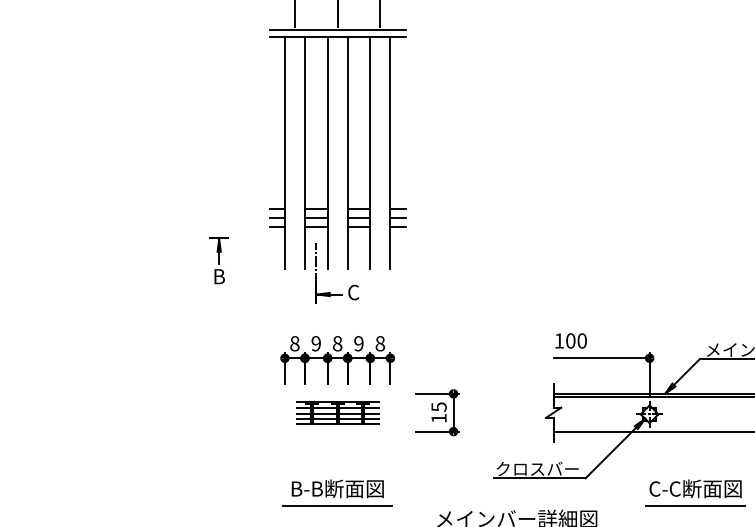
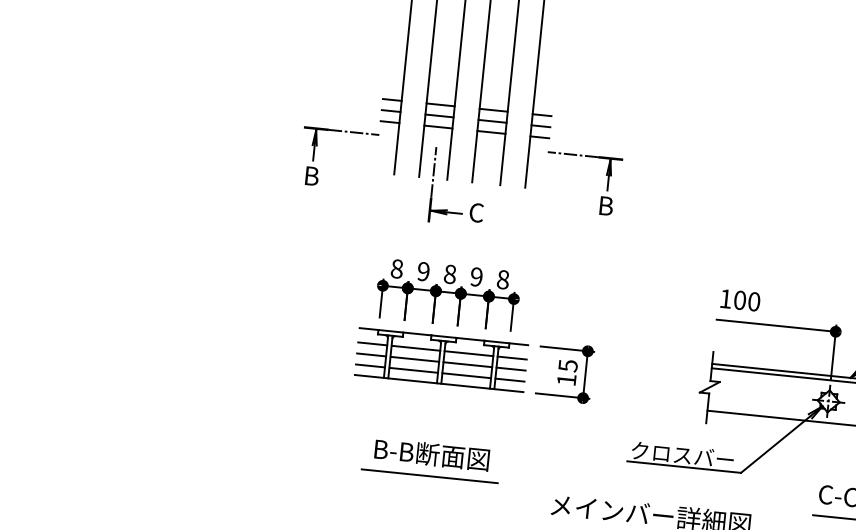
line: (249, 238) -> (354, 132), added
part: (451, 269) -> (600, 196), added
part: (337, 412) -> (441, 359), size x1.67

